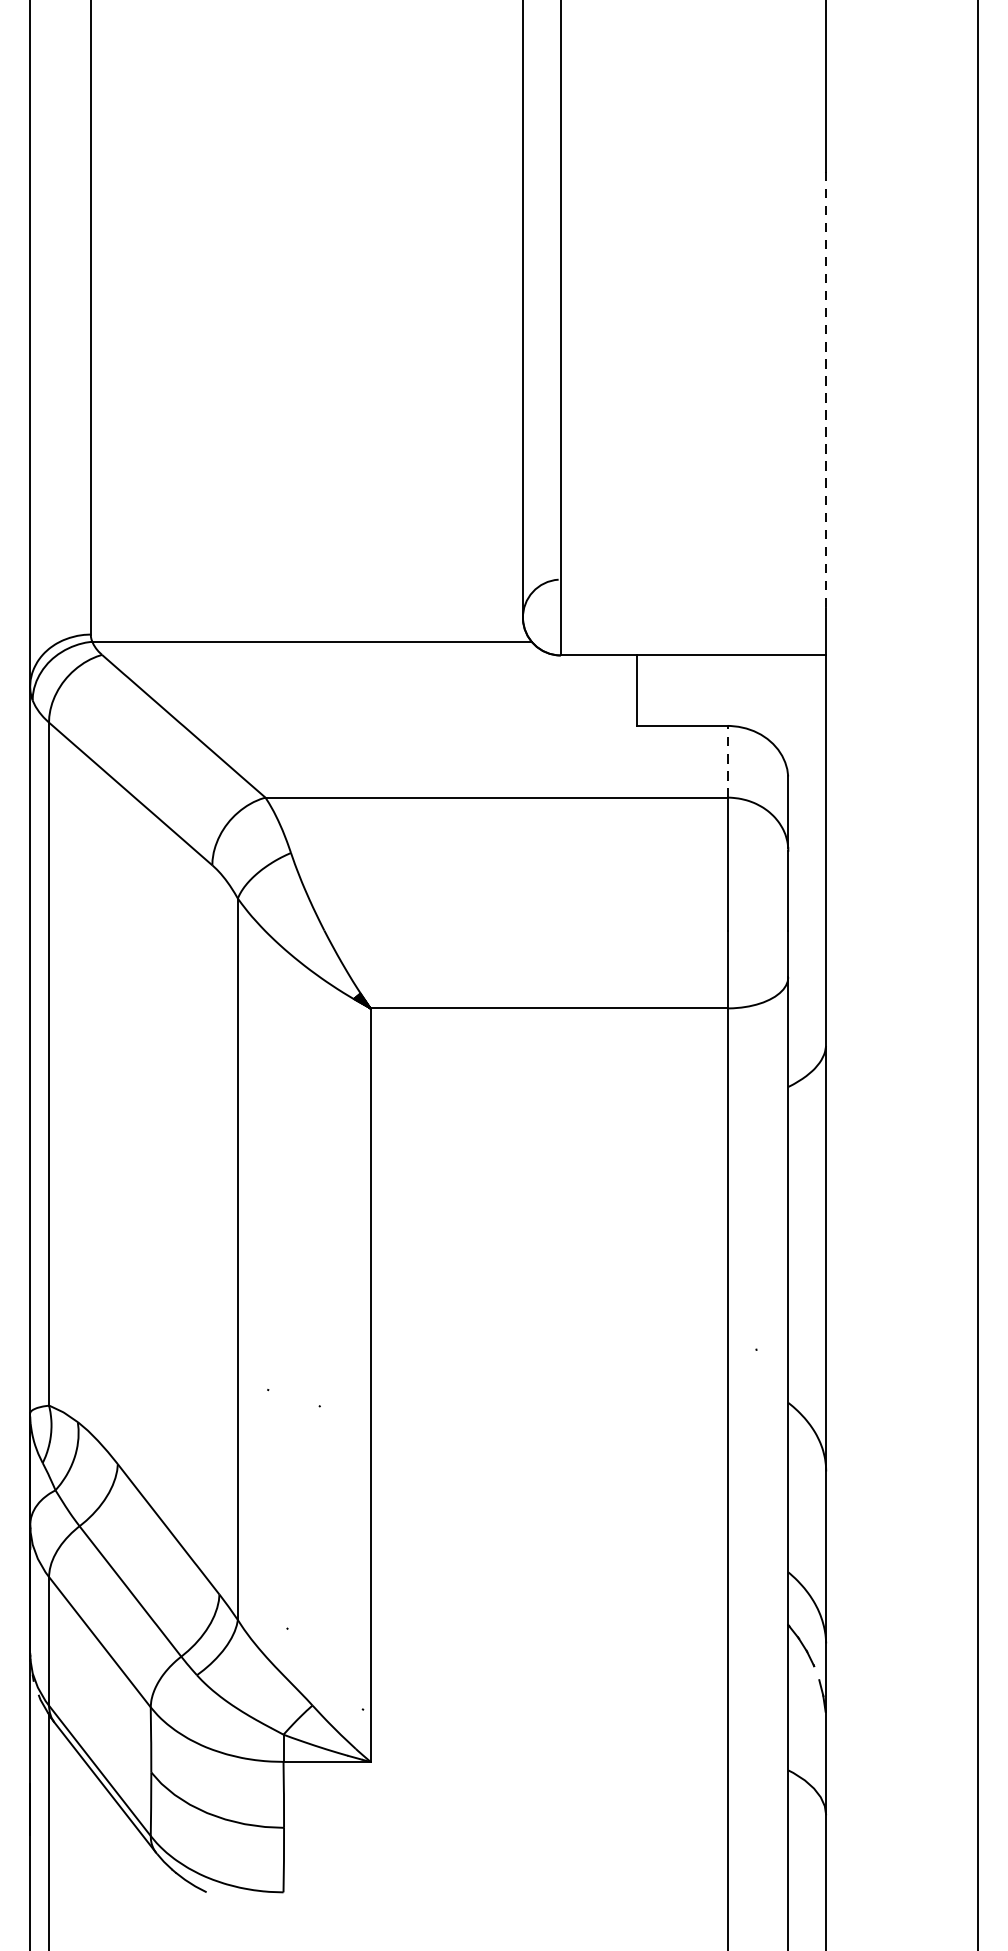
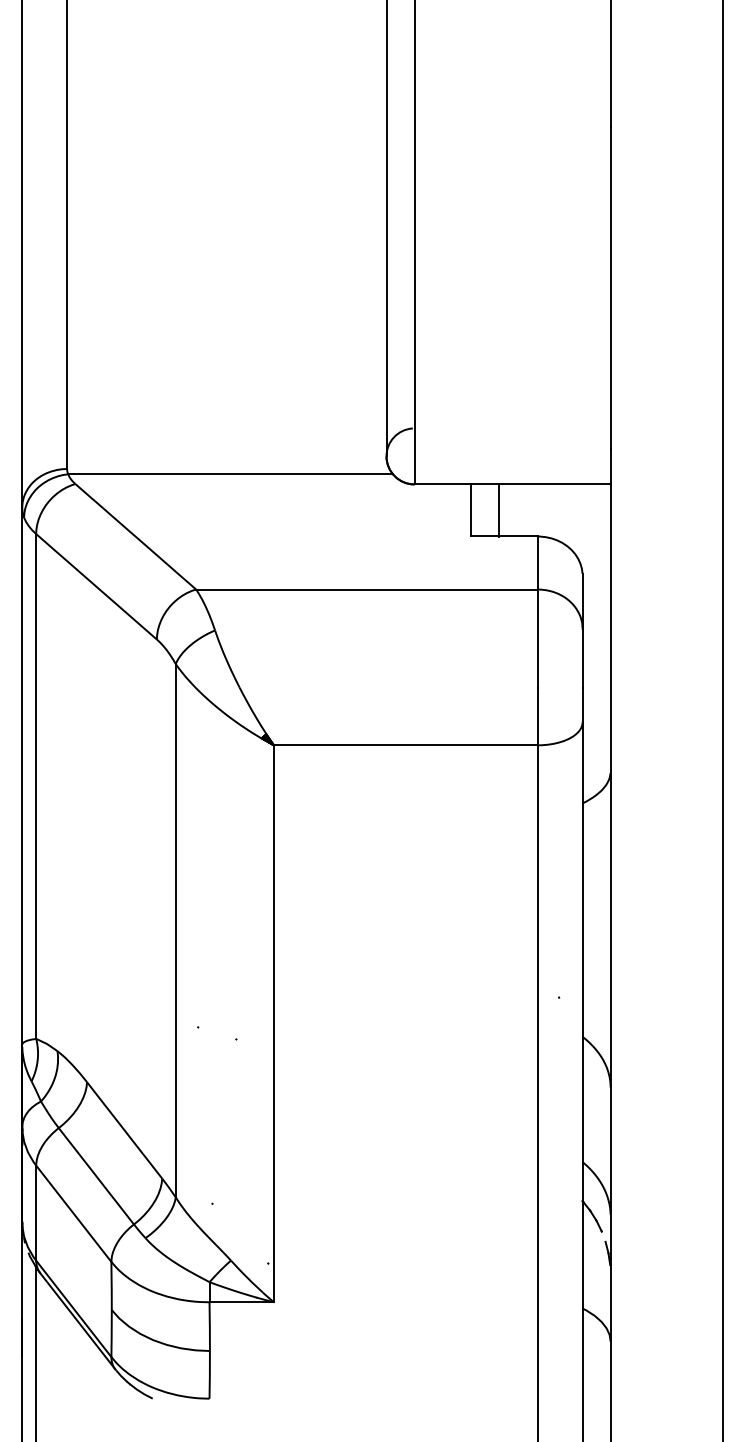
line: (825, 390) -> (610, 288), dashed -> solid
line: (674, 690) -> (498, 510), added
line: (727, 762) -> (537, 563), dashed -> solid

